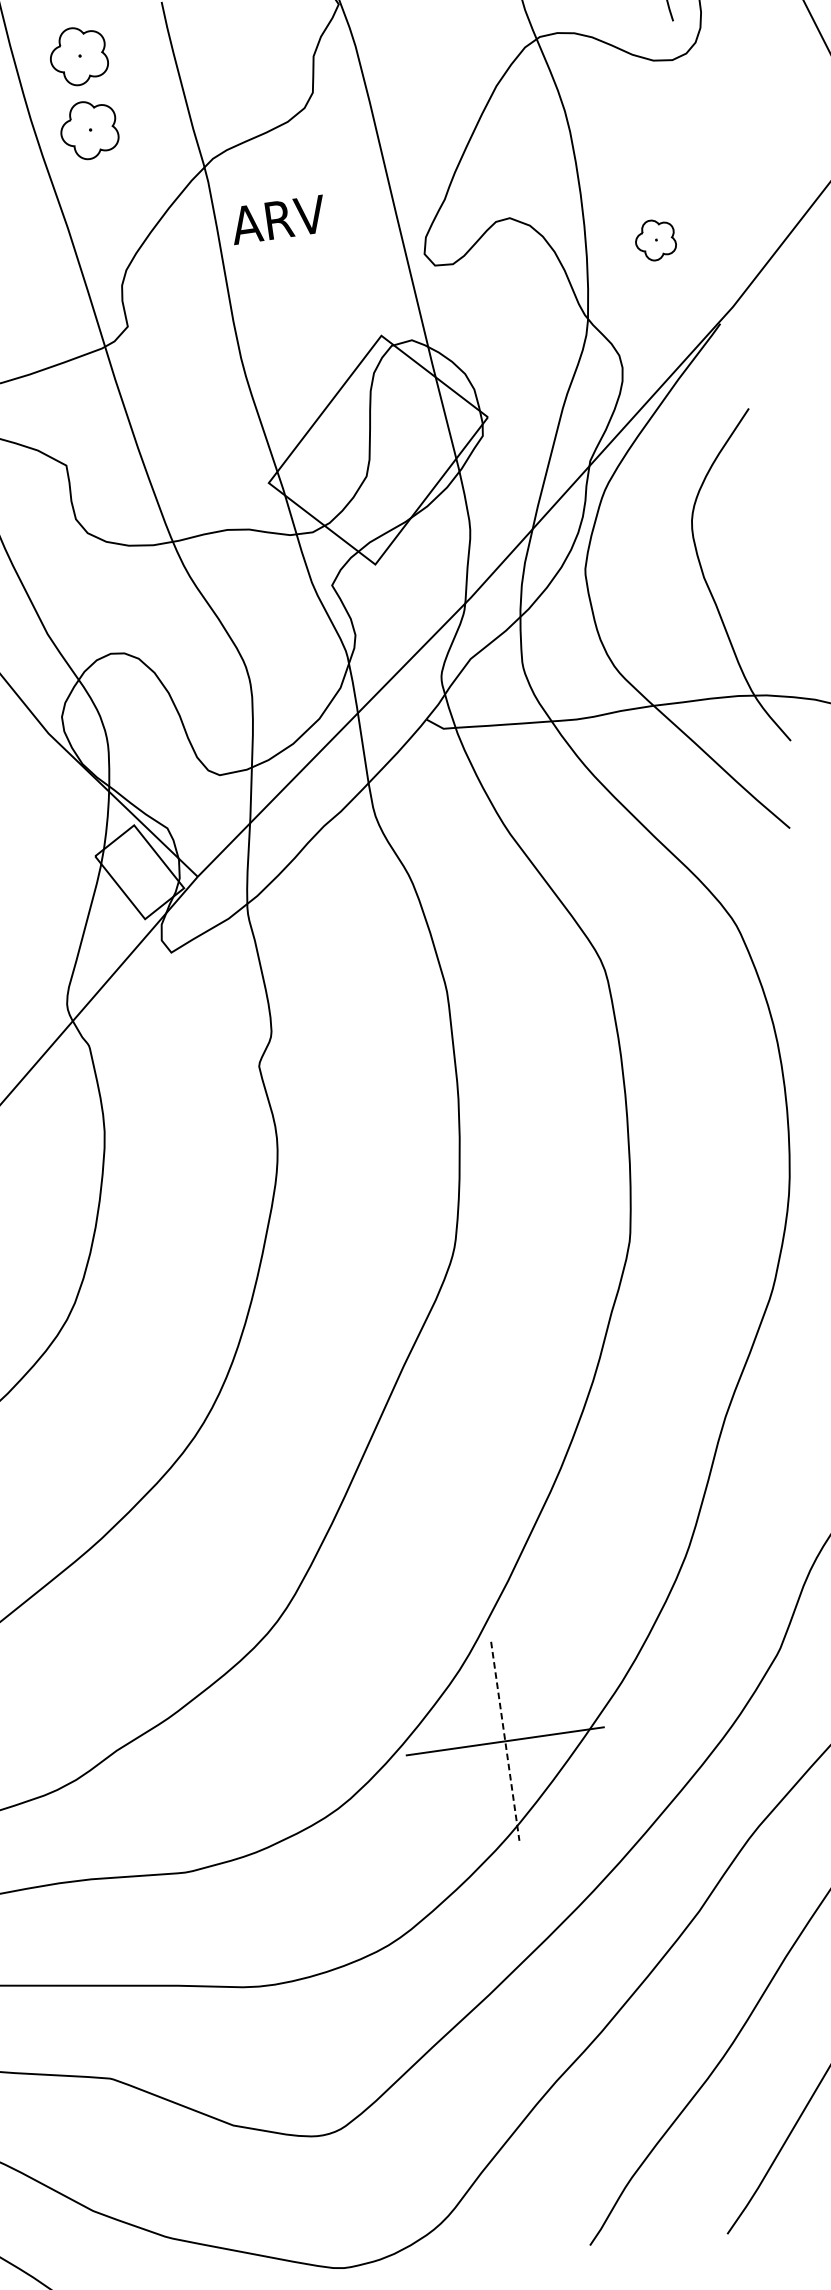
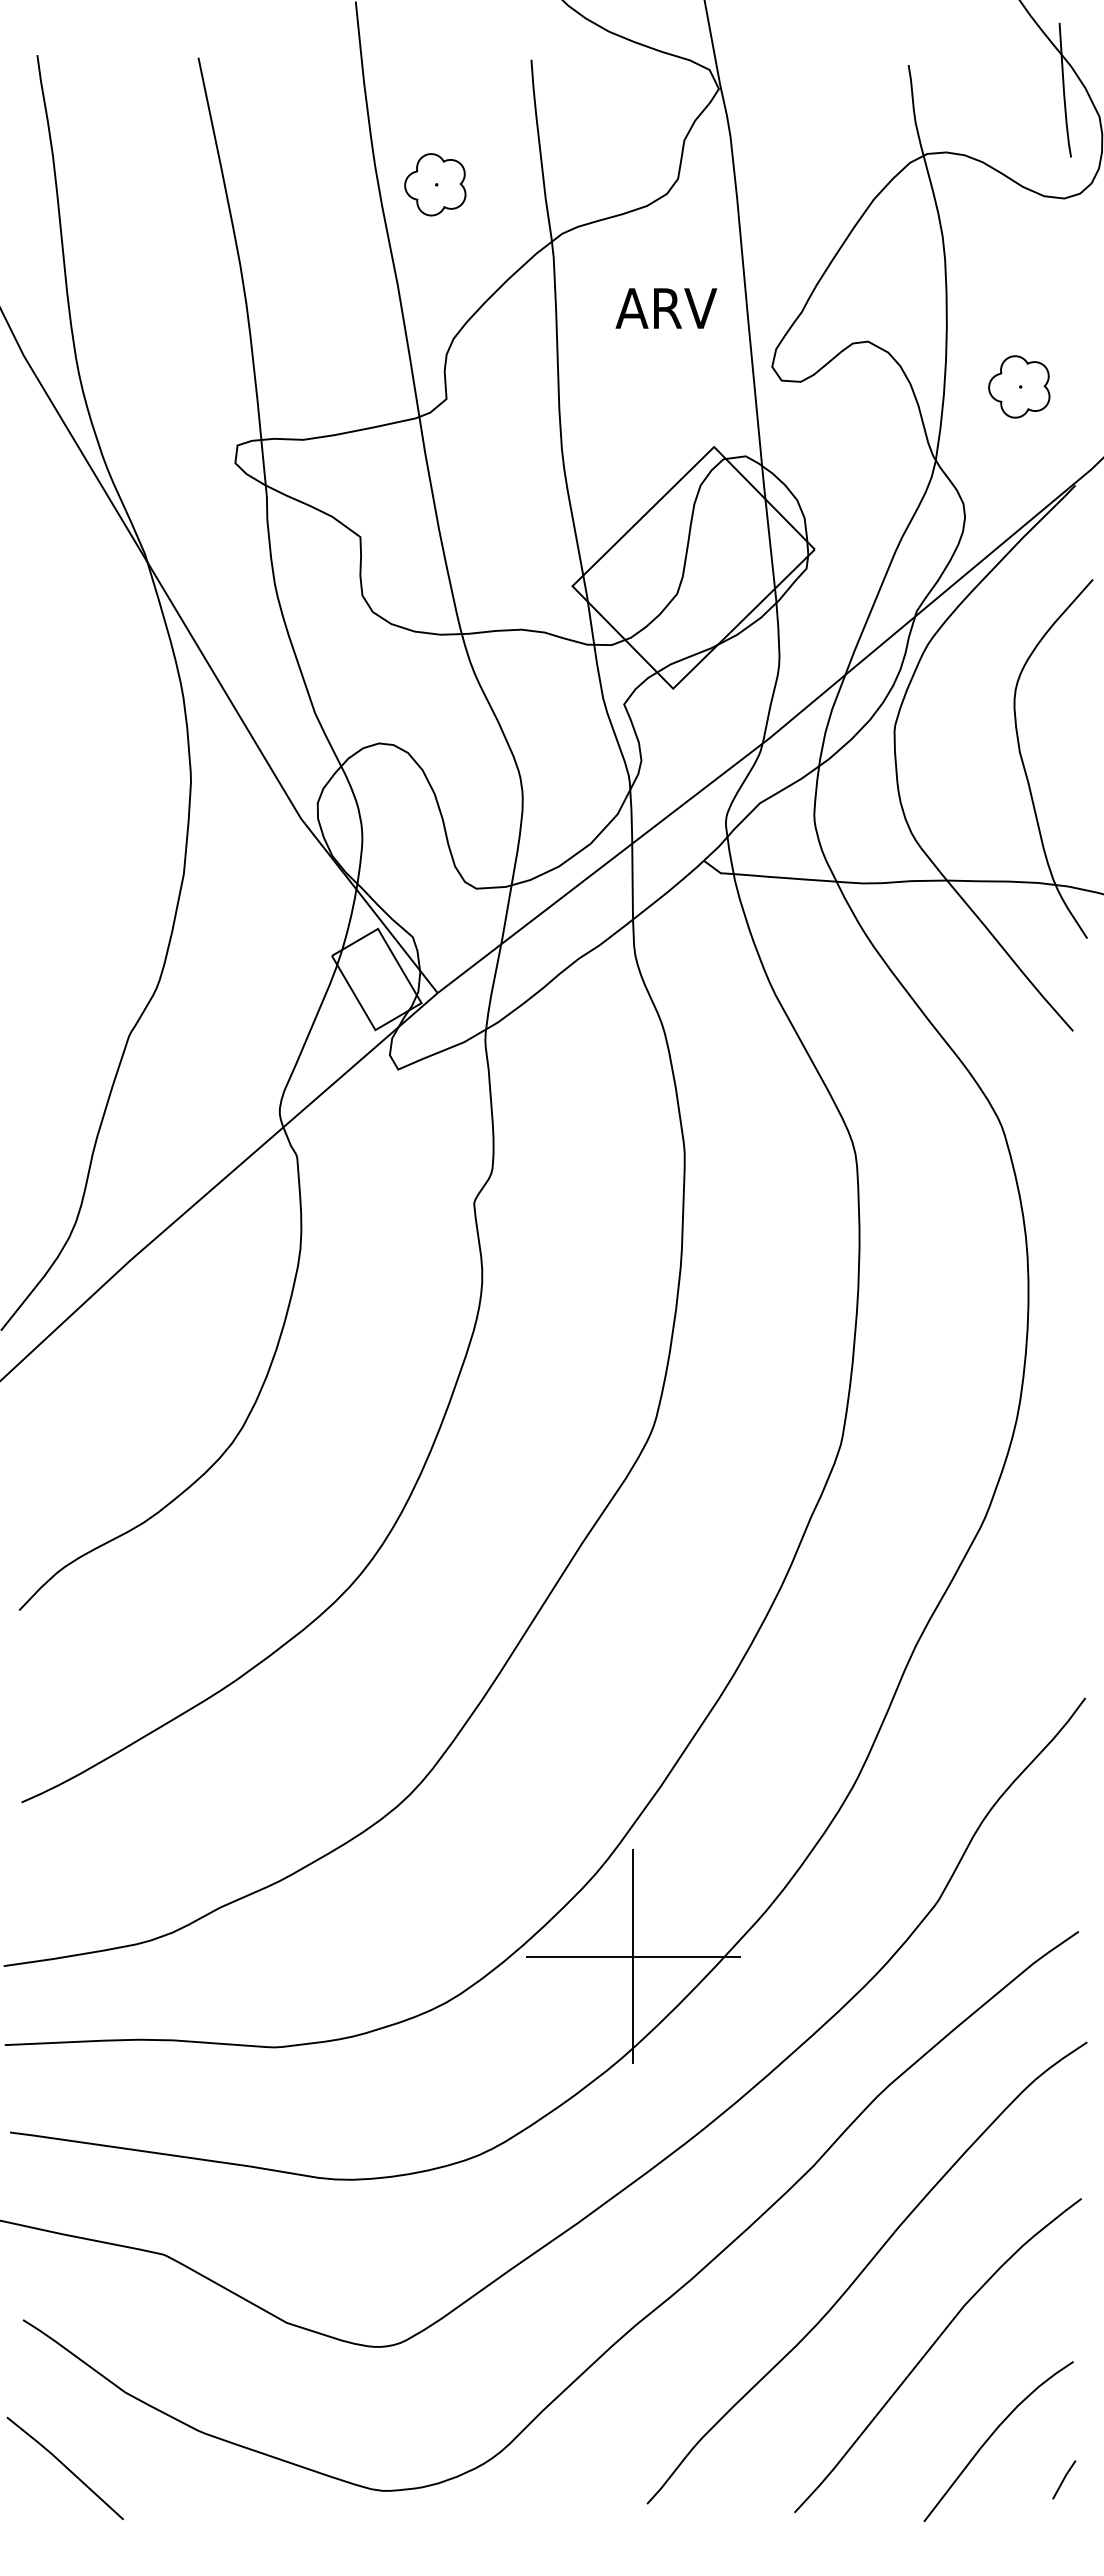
part: (78, 55) -> (435, 104), removed
text: (278, 219) -> (666, 308), moved
part: (655, 239) -> (1019, 386), size x1.43
line: (505, 1741) -> (633, 1956), dashed -> solid

